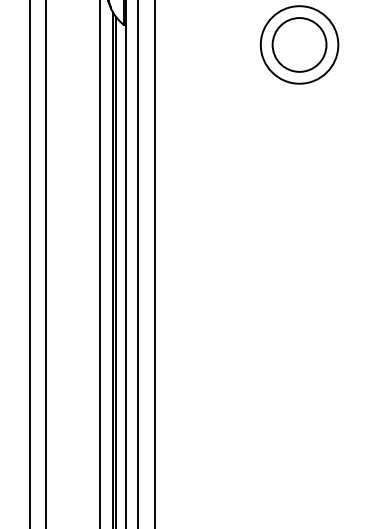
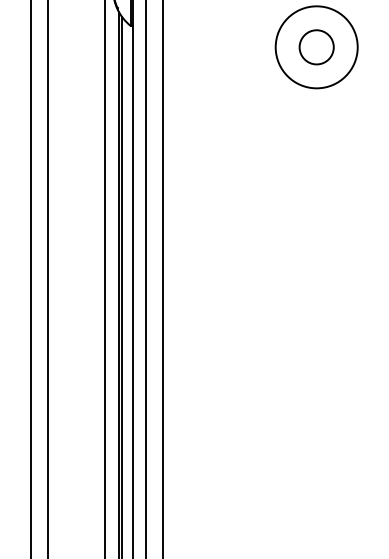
circle: (299, 44) -> (316, 46), size x0.6

